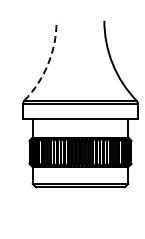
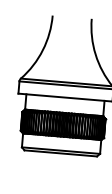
arc: (48, 63) -> (43, 49), dashed -> solid

